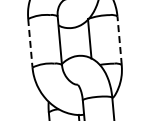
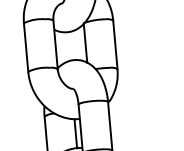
line: (119, 40) -> (115, 44), dashed -> solid
line: (30, 43) -> (26, 47), dashed -> solid

